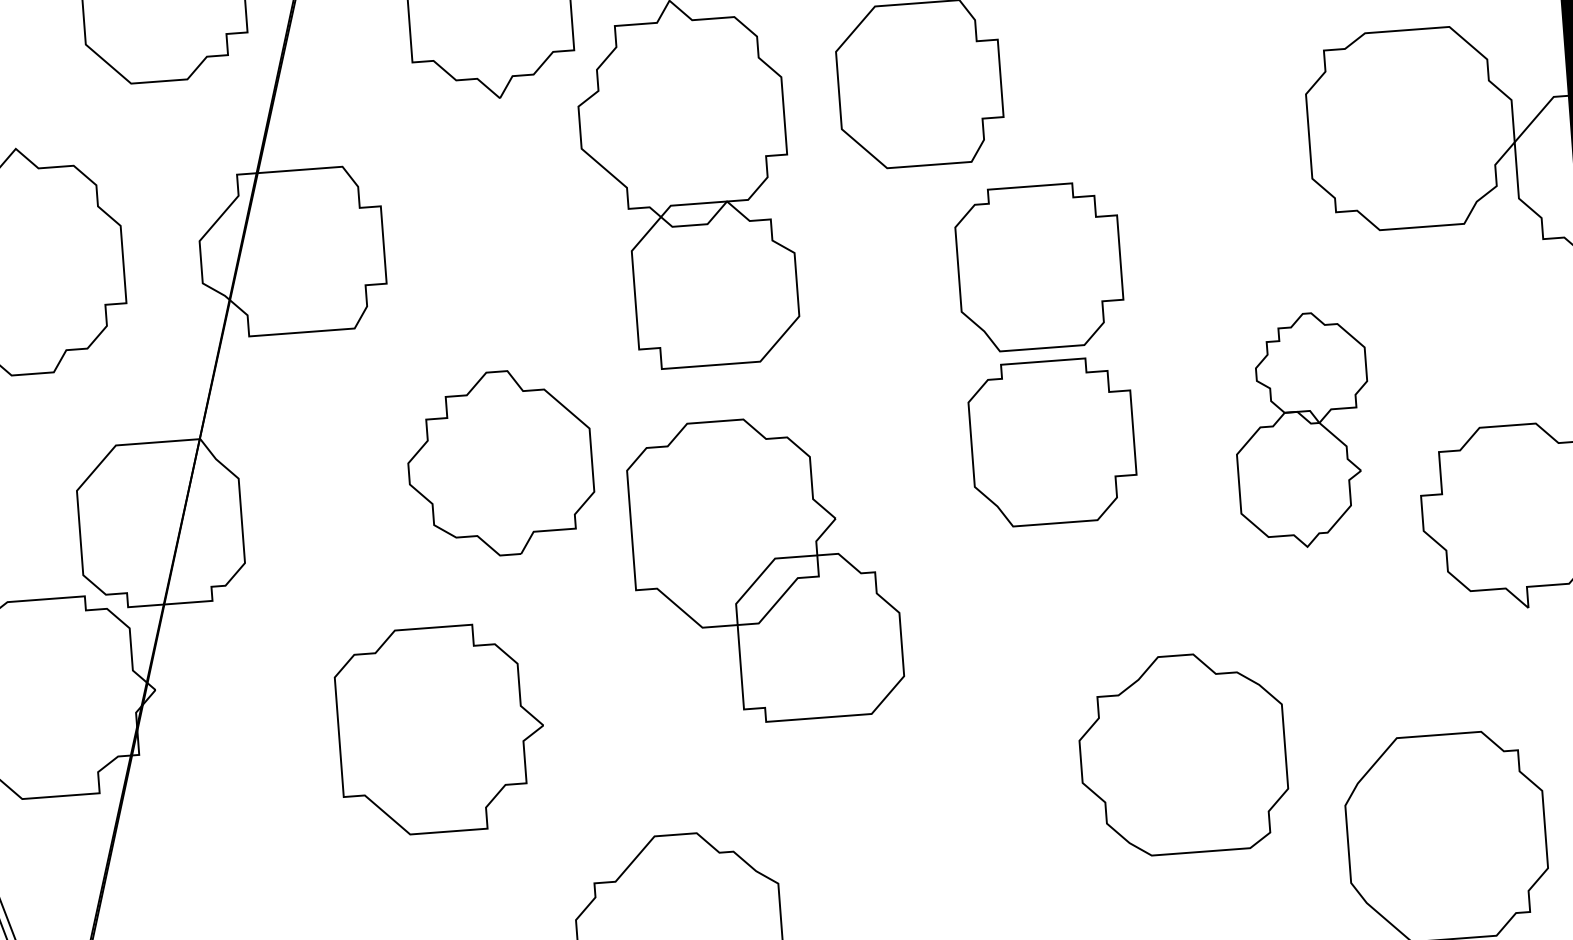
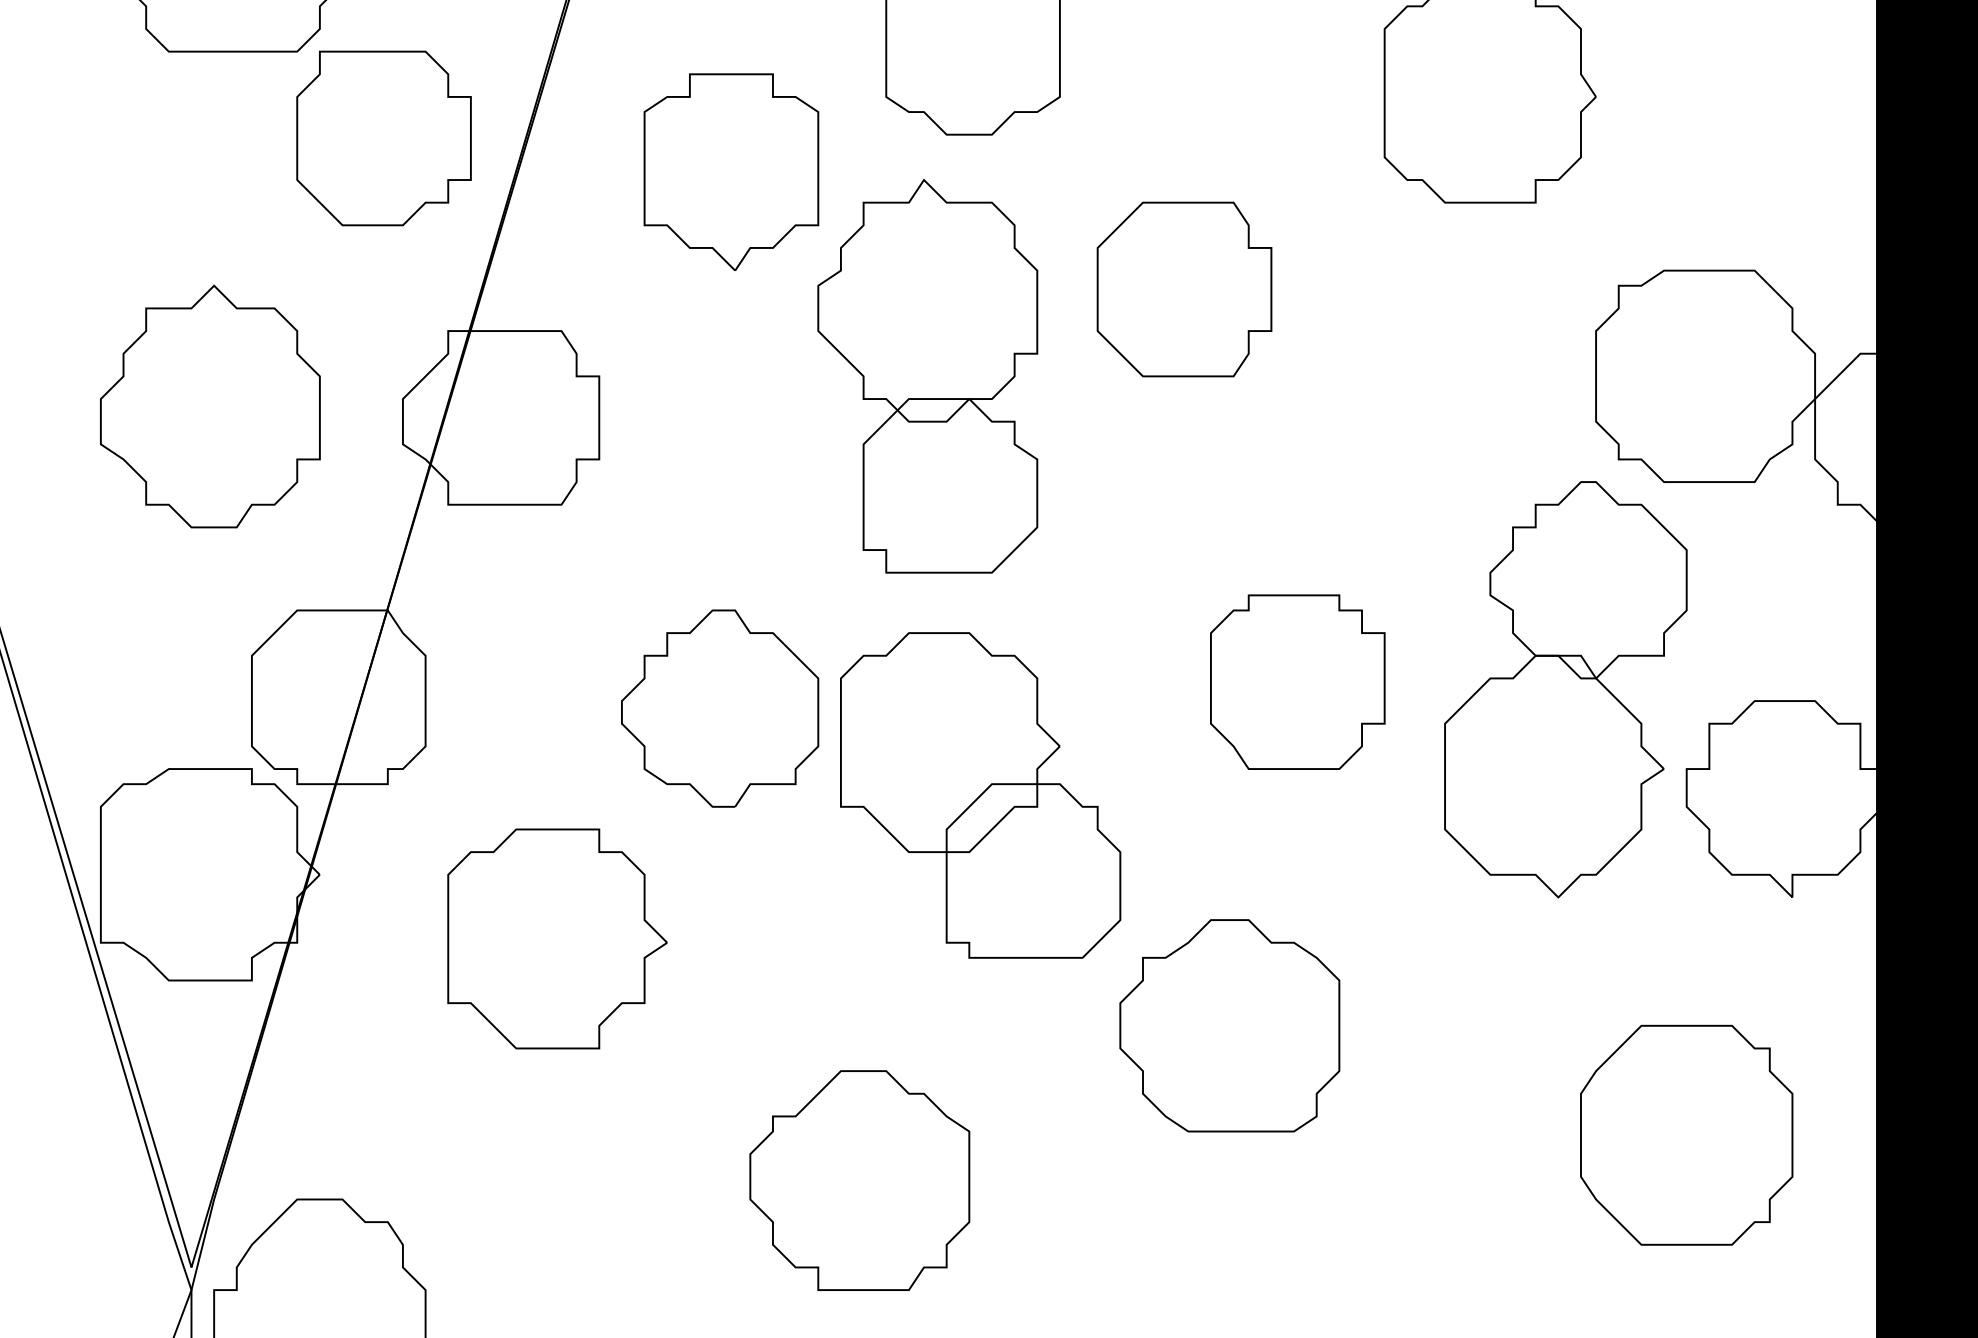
part: (1039, 266) -> (1297, 493), removed
part: (1302, 430) -> (1565, 689), size x1.67
part: (500, 463) -> (720, 708), moved
part: (440, 729) -> (557, 938), moved
part: (1182, 753) -> (1229, 1025), moved

